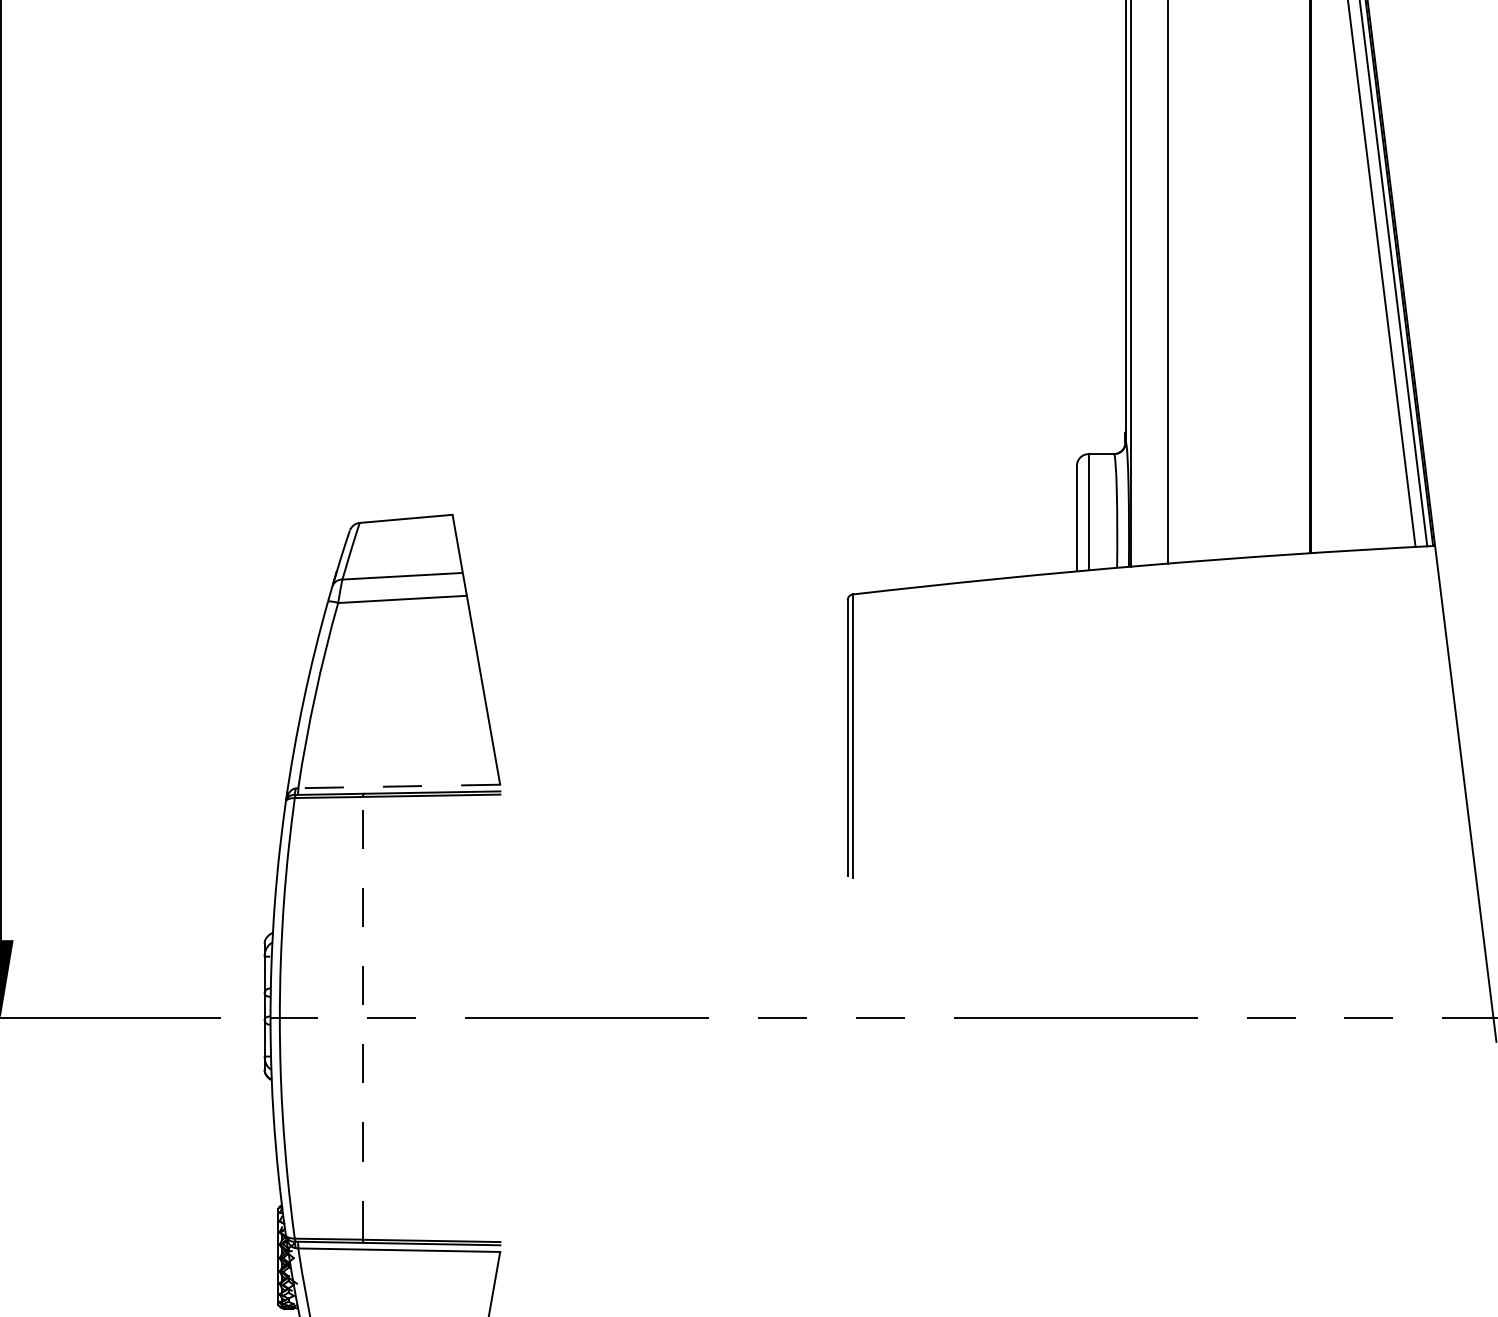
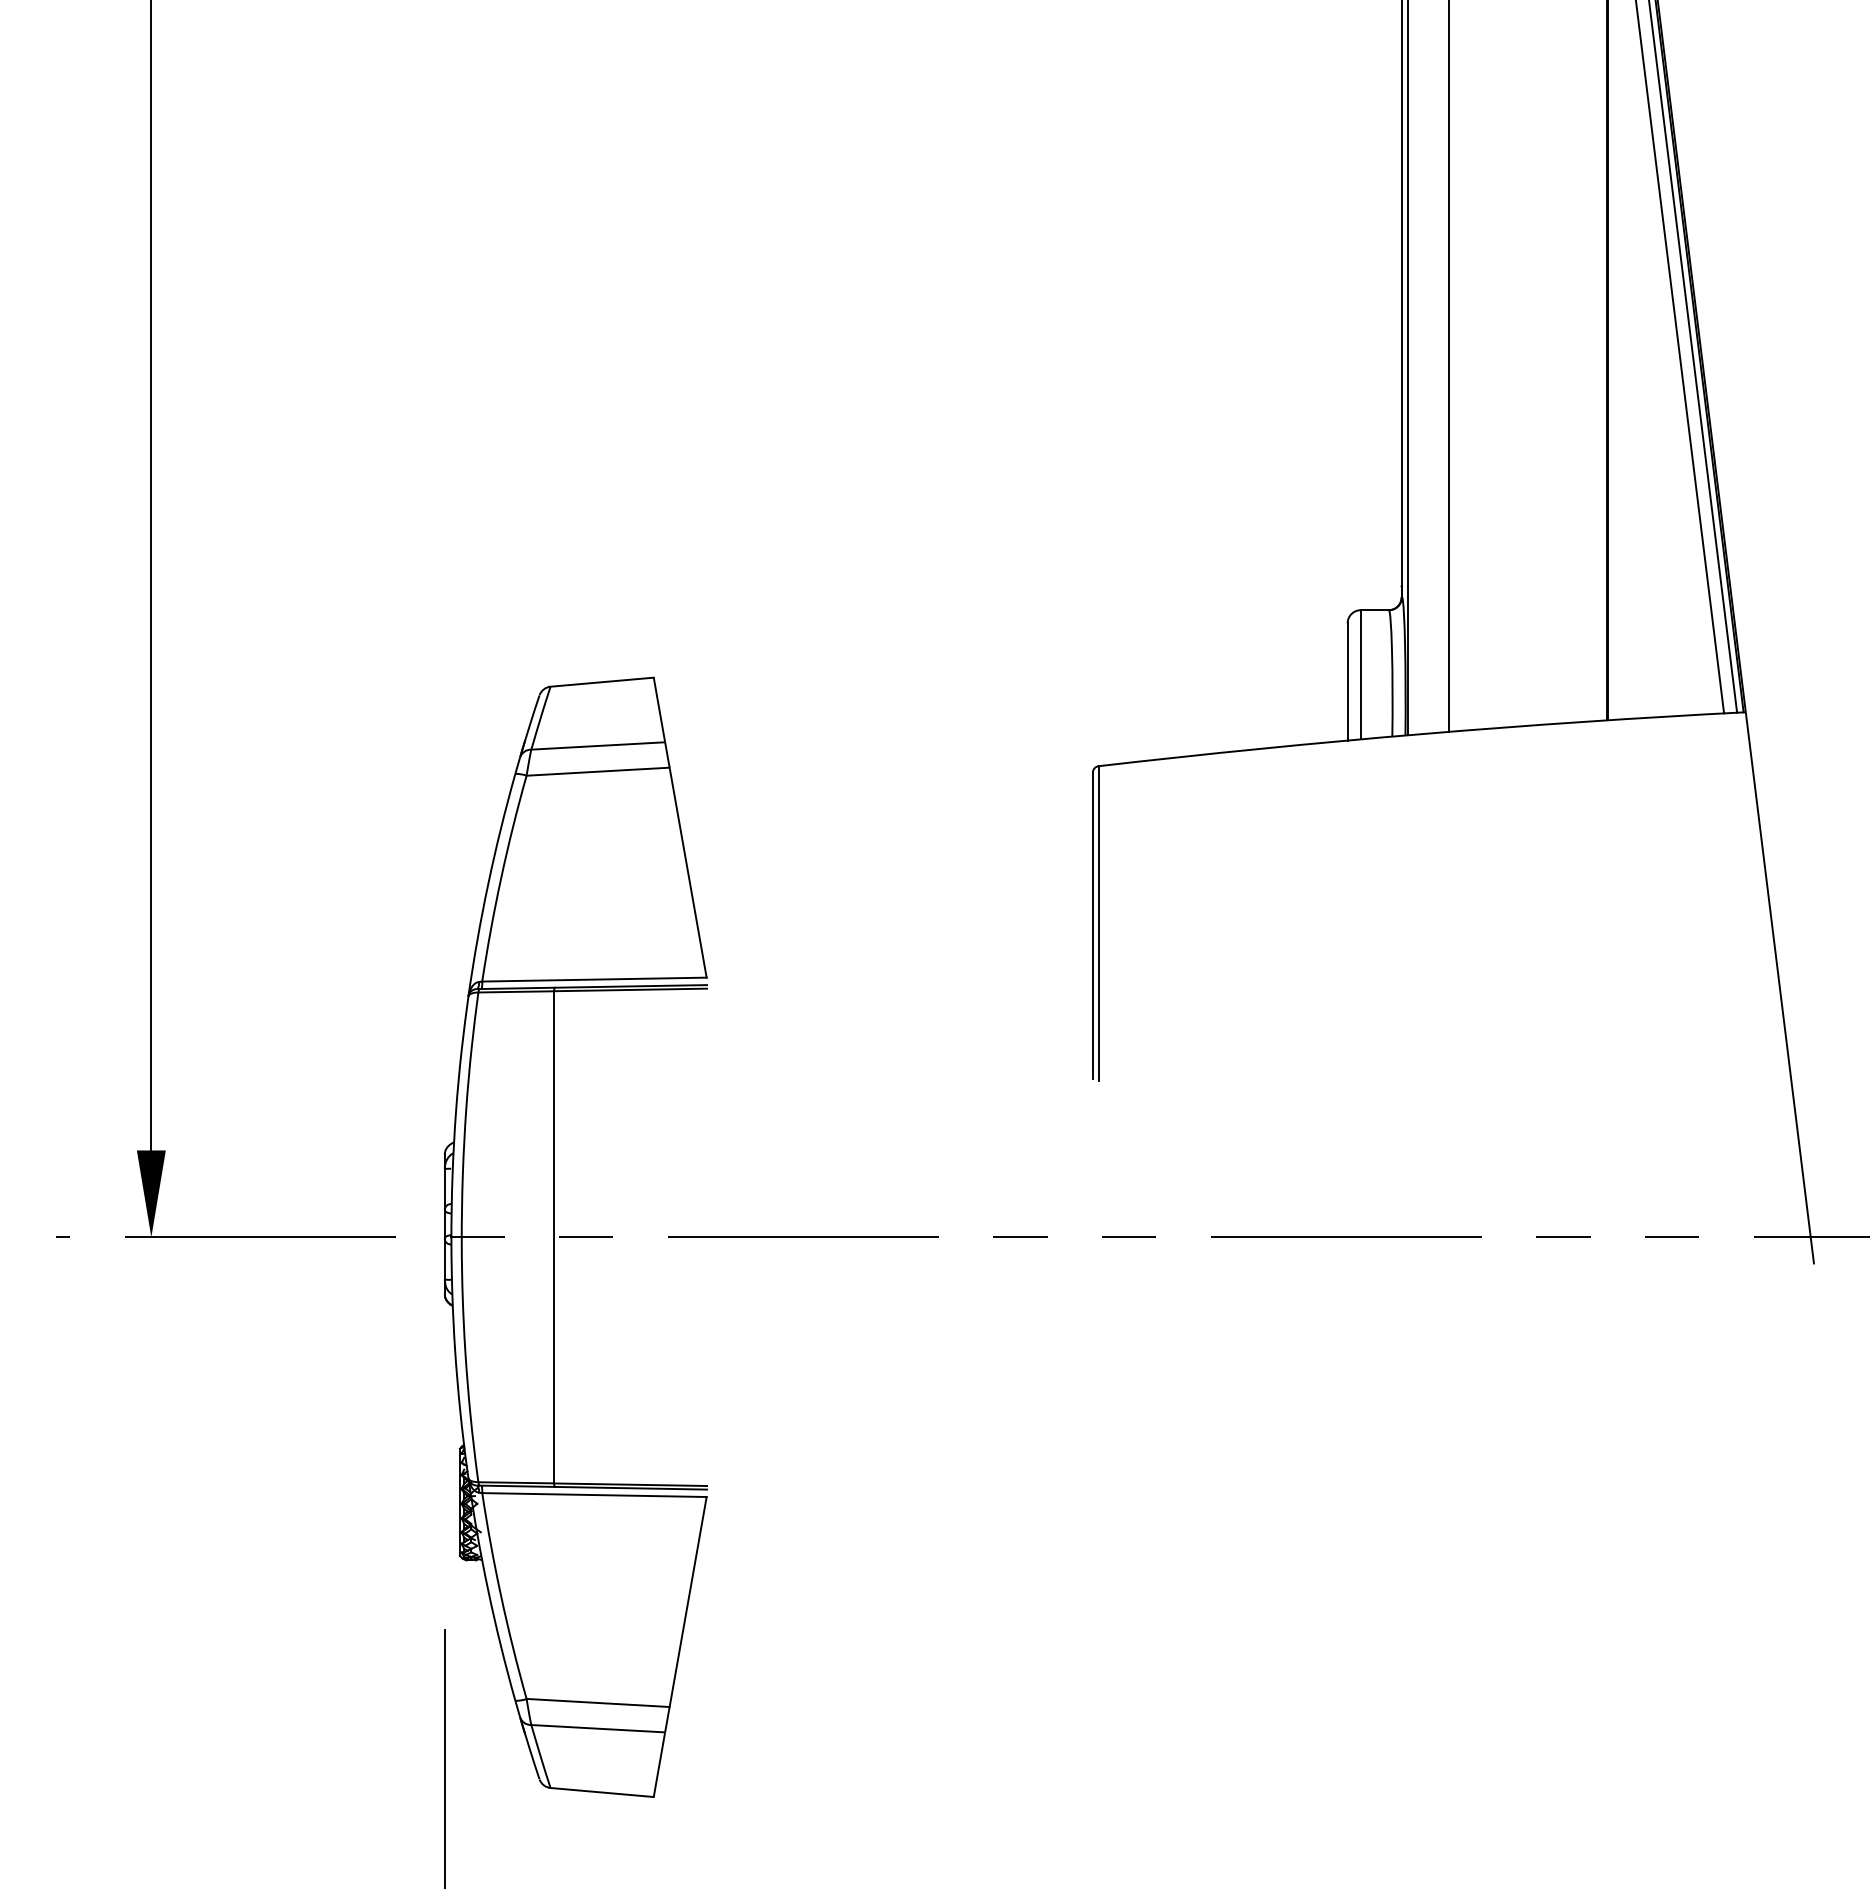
line: (398, 786) -> (593, 979), dashed -> solid
line: (363, 1017) -> (554, 1236), dashed -> solid

